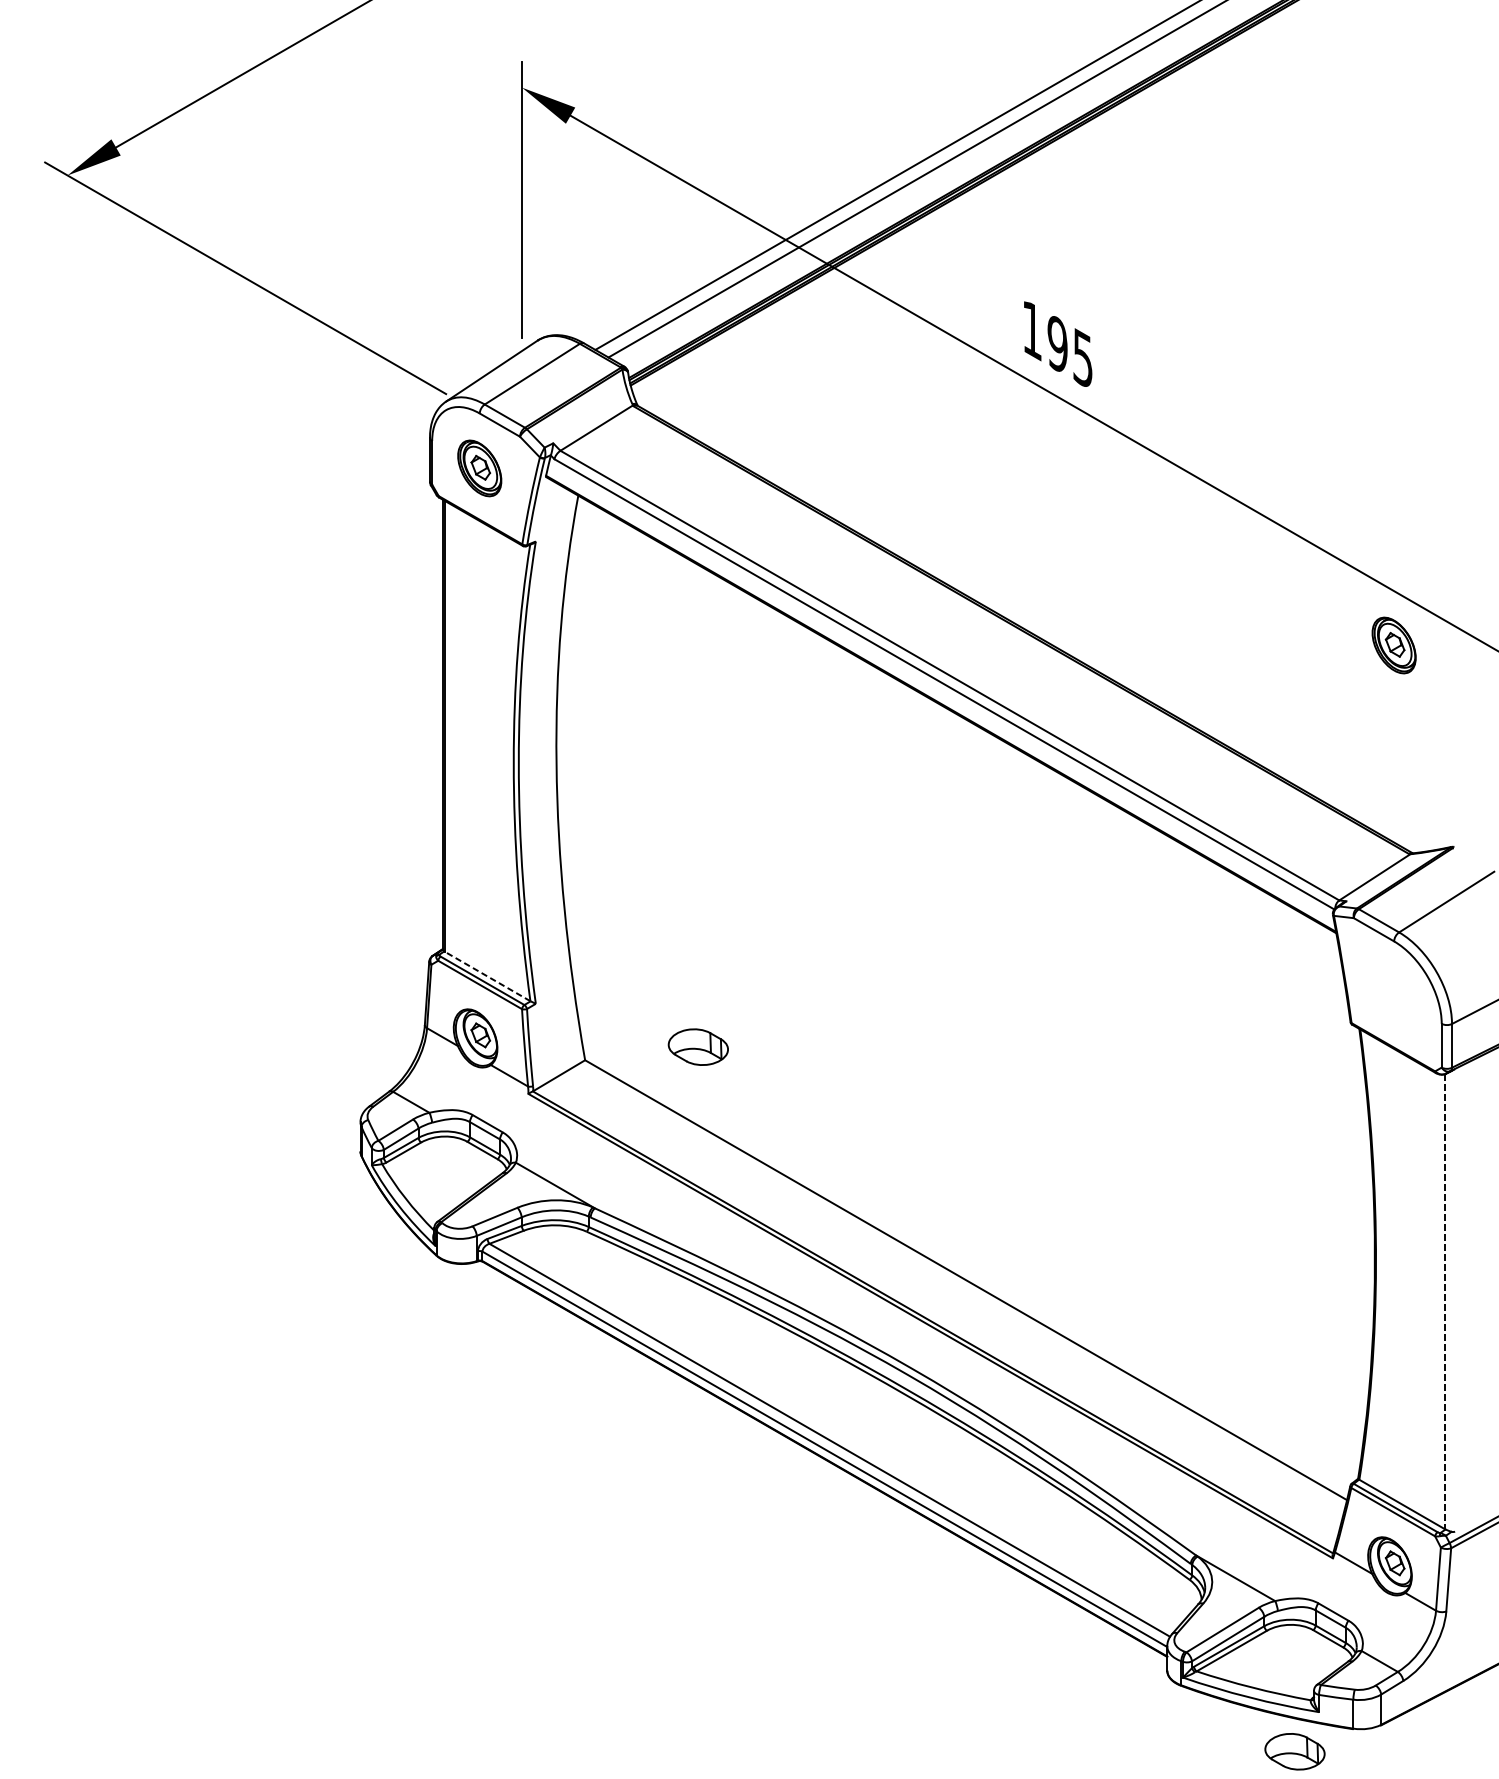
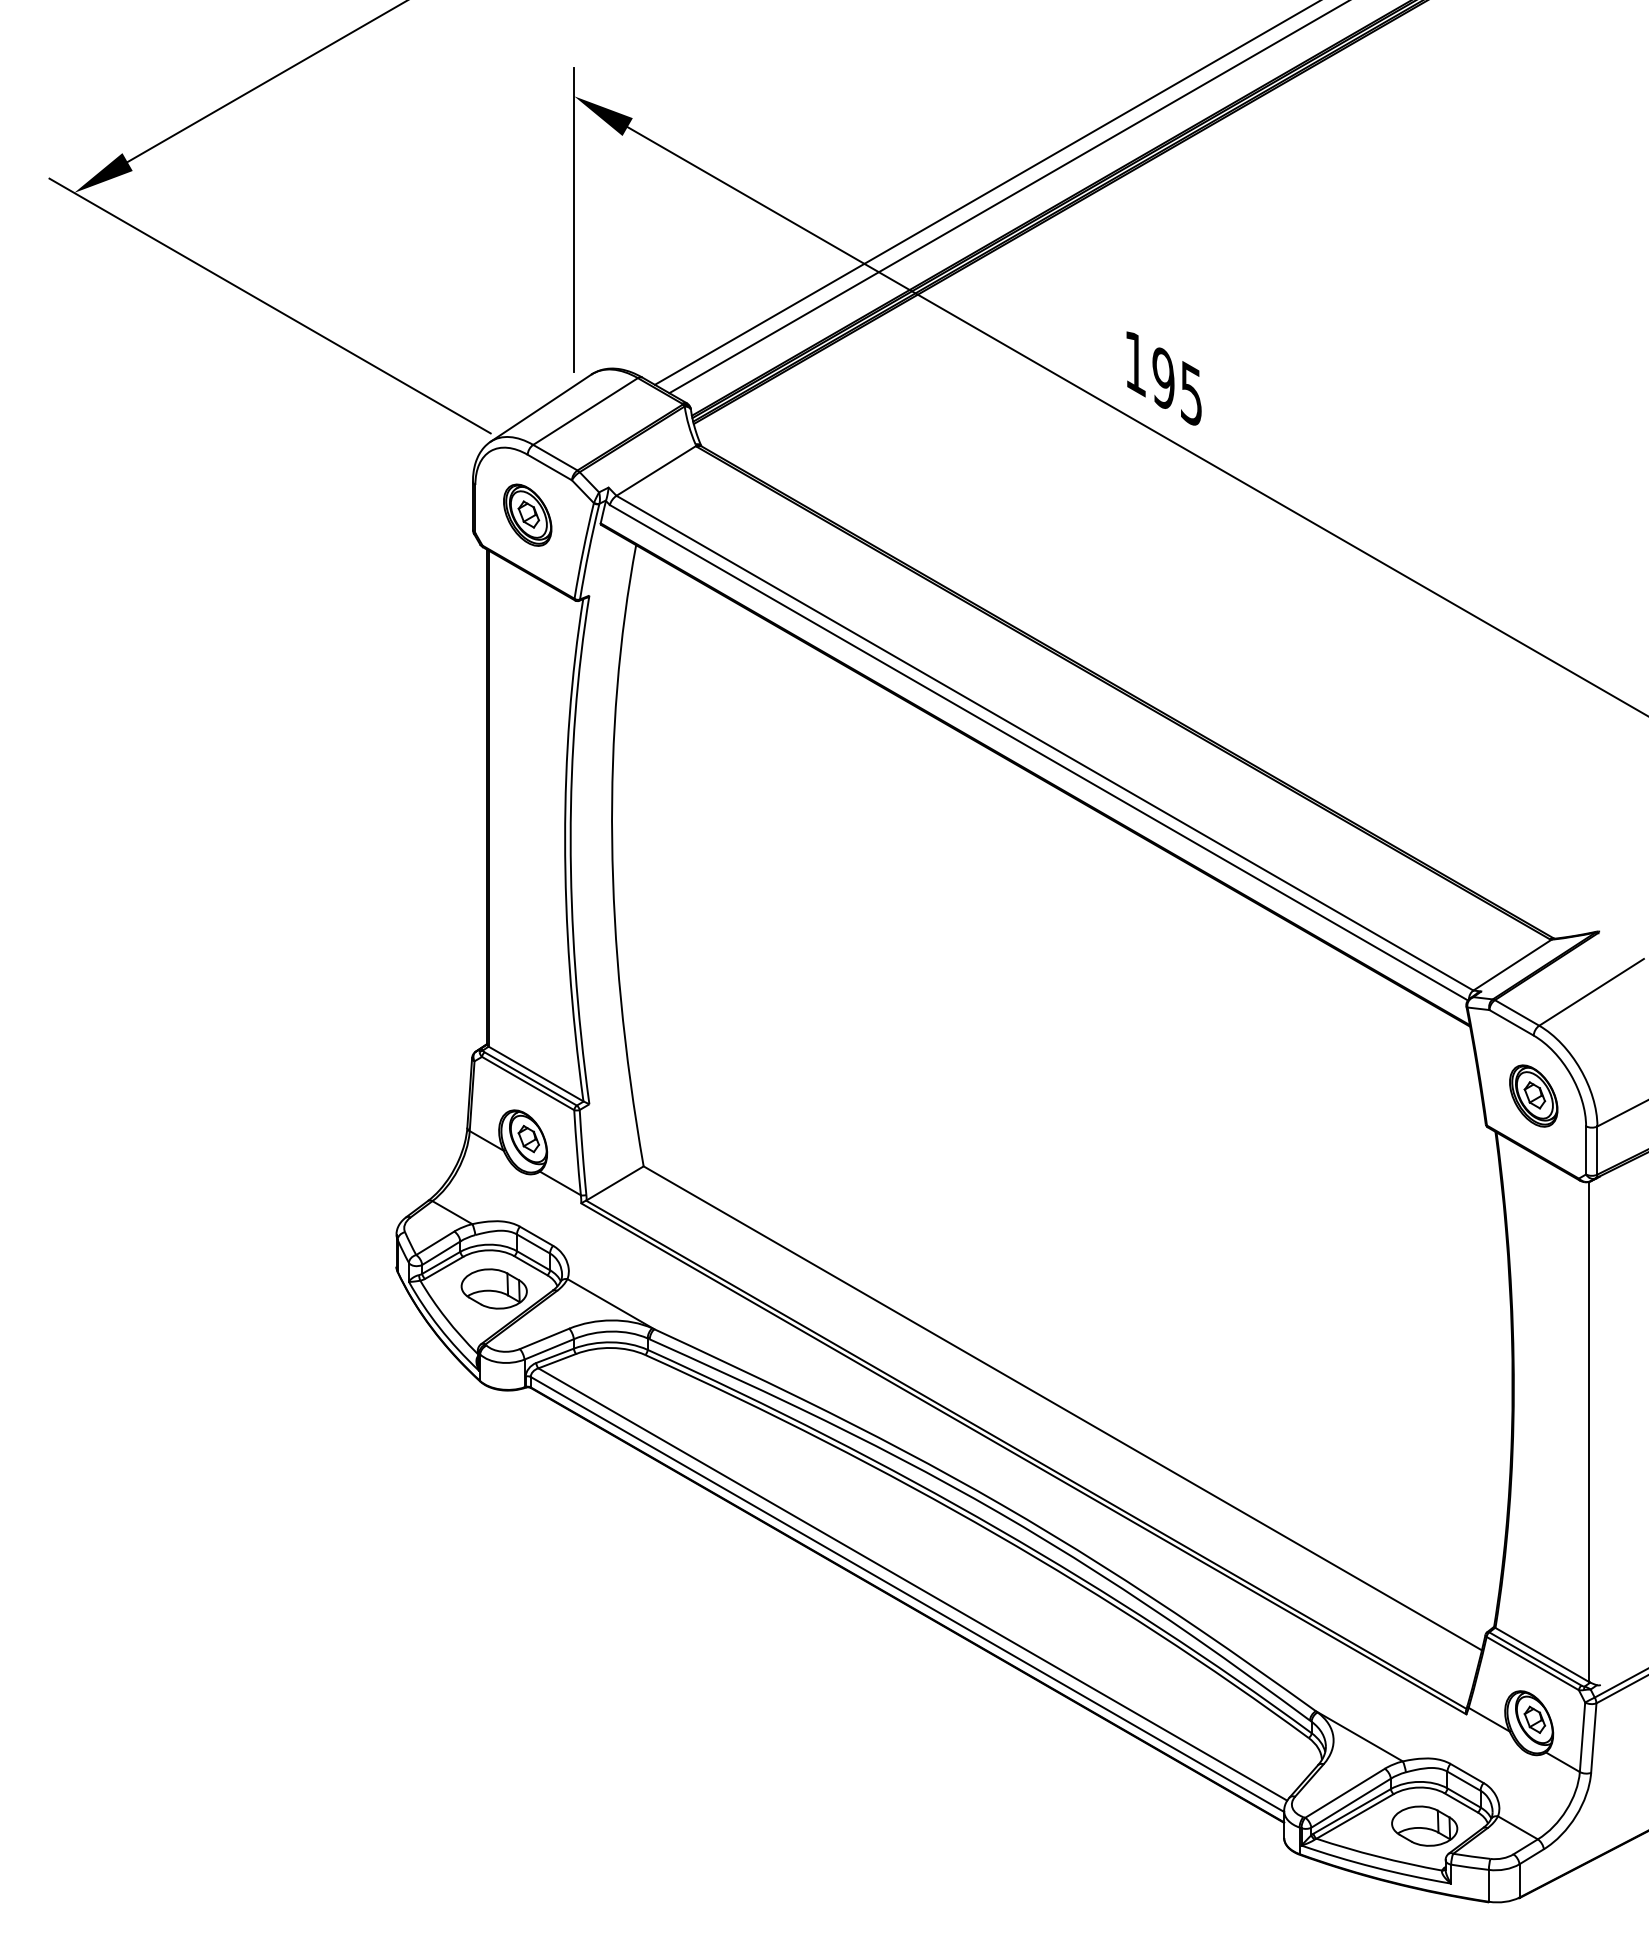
part: (1393, 645) -> (1533, 1095), moved
line: (487, 976) -> (536, 1074), dashed -> solid
part: (697, 1046) -> (493, 1288), moved
line: (1444, 1302) -> (1589, 1432), dashed -> solid
part: (1294, 1751) -> (1424, 1825), moved

